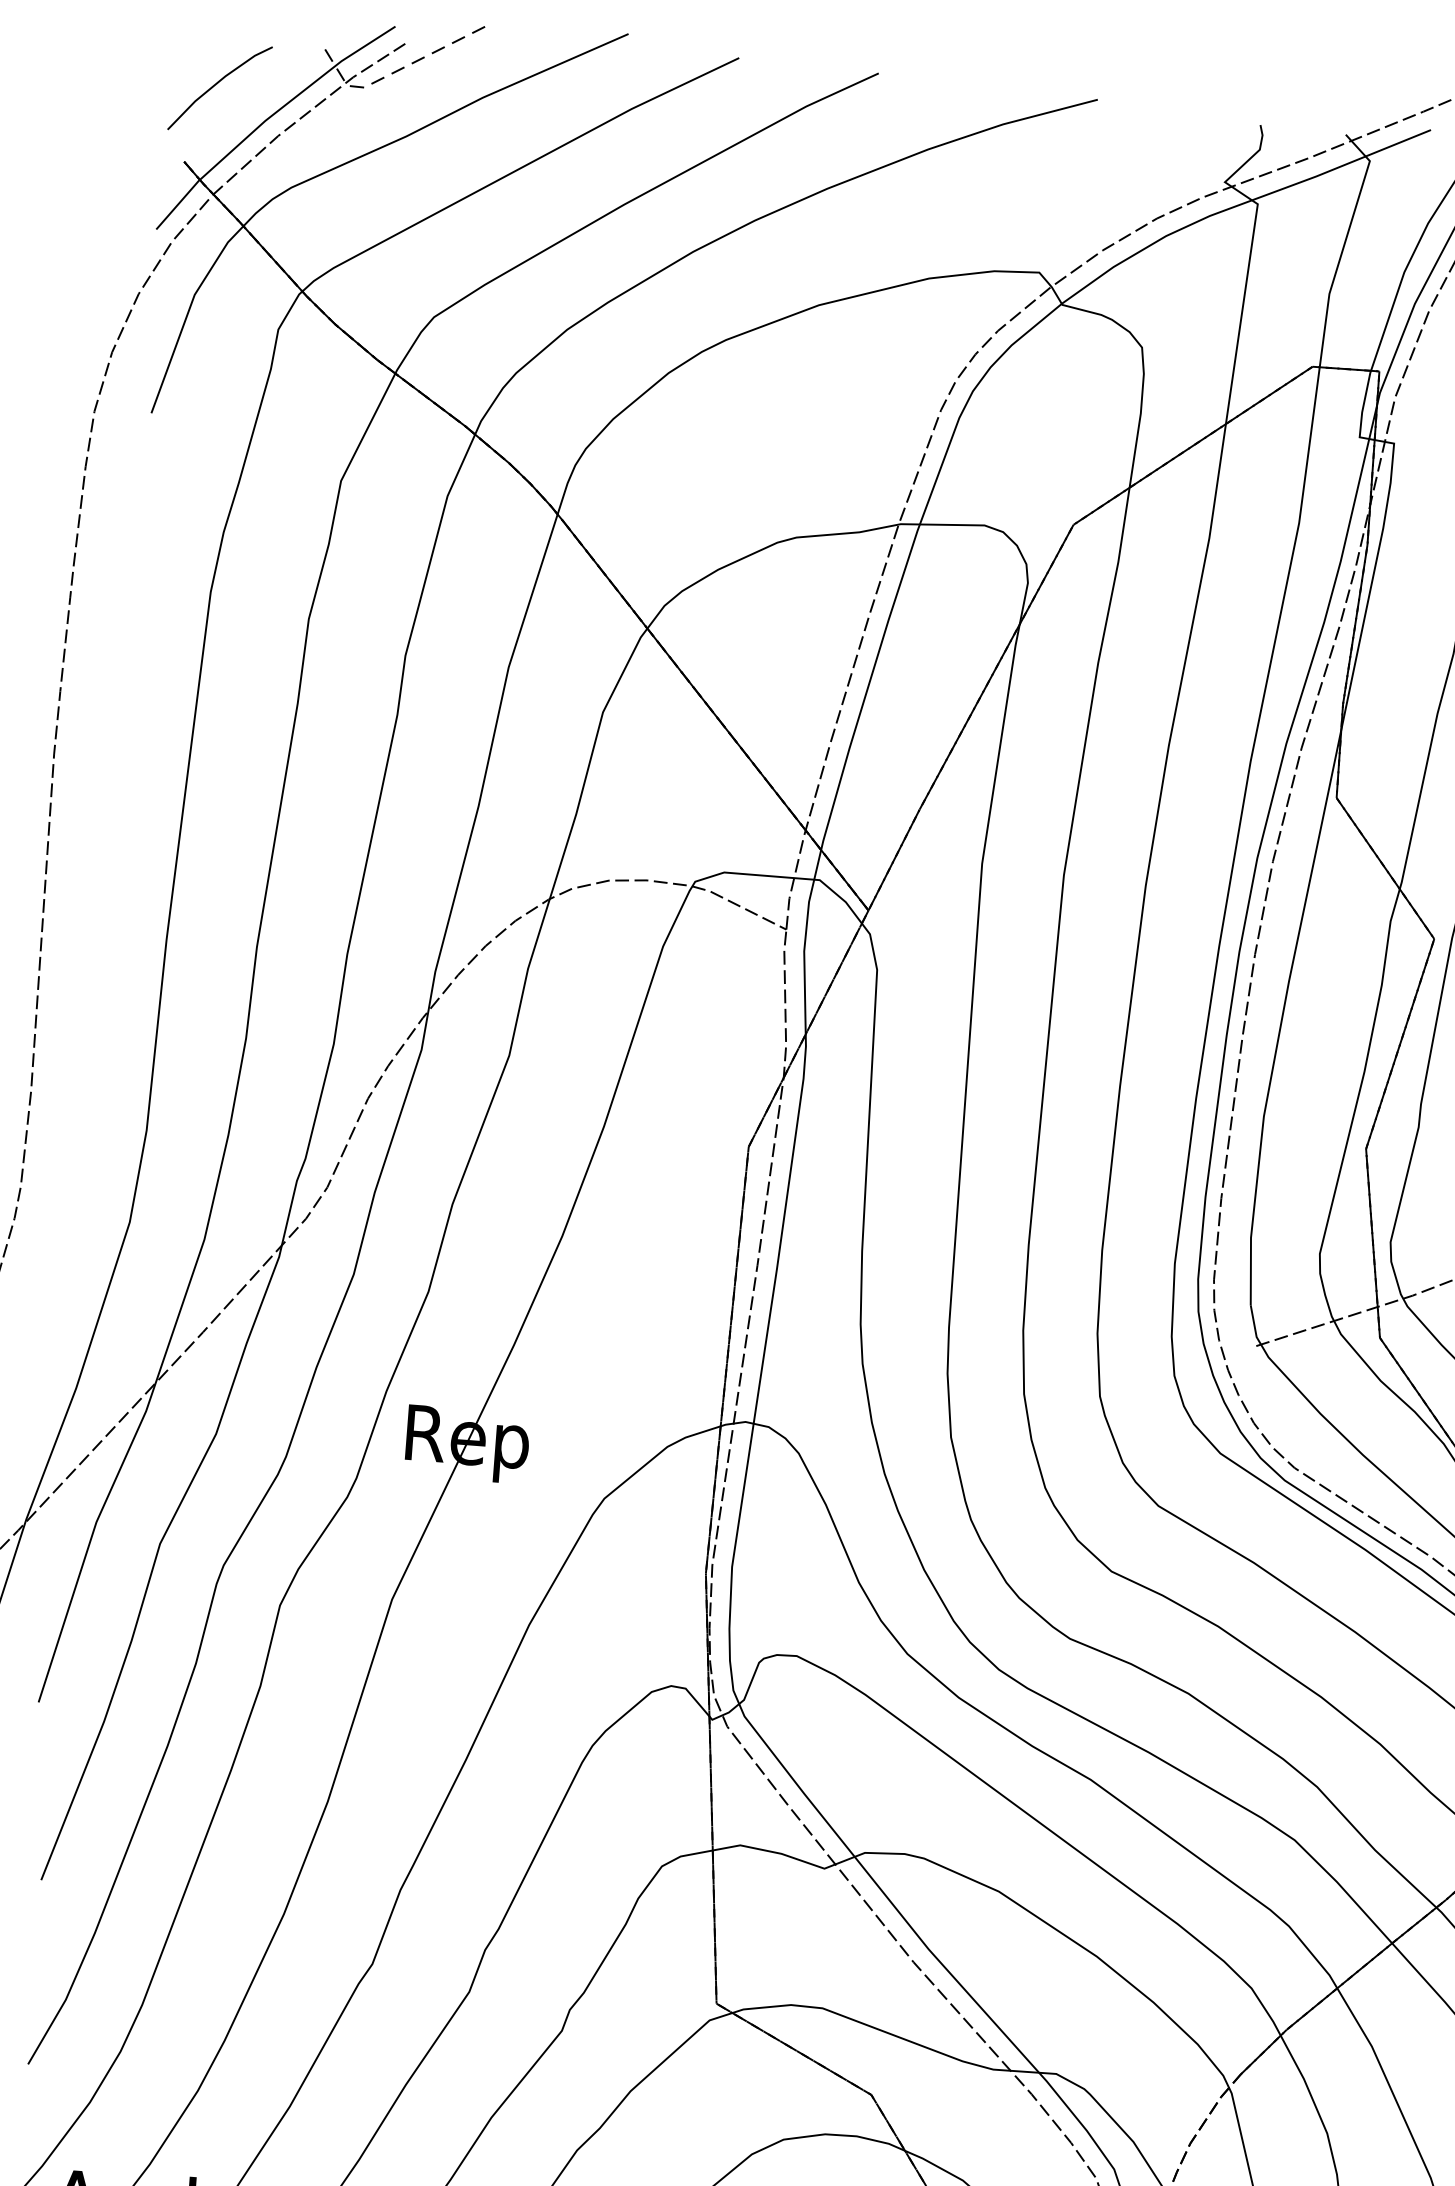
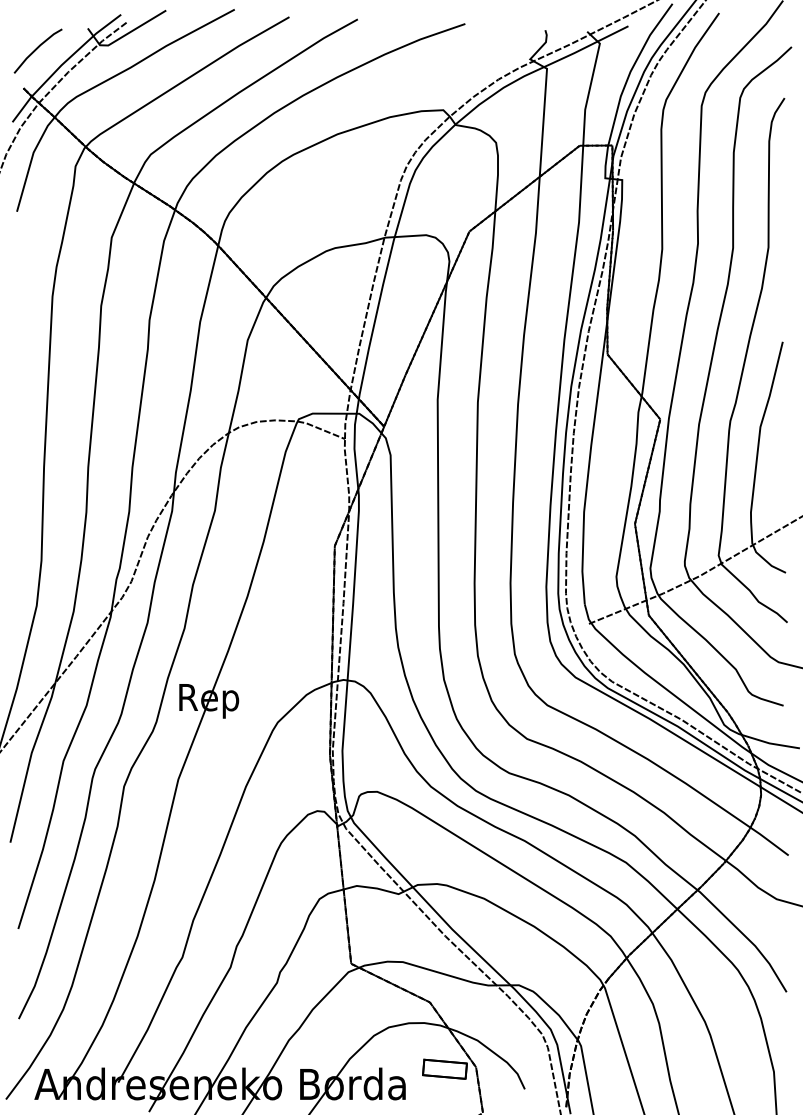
line: (396, 71) -> (123, 36), dashed -> solid

